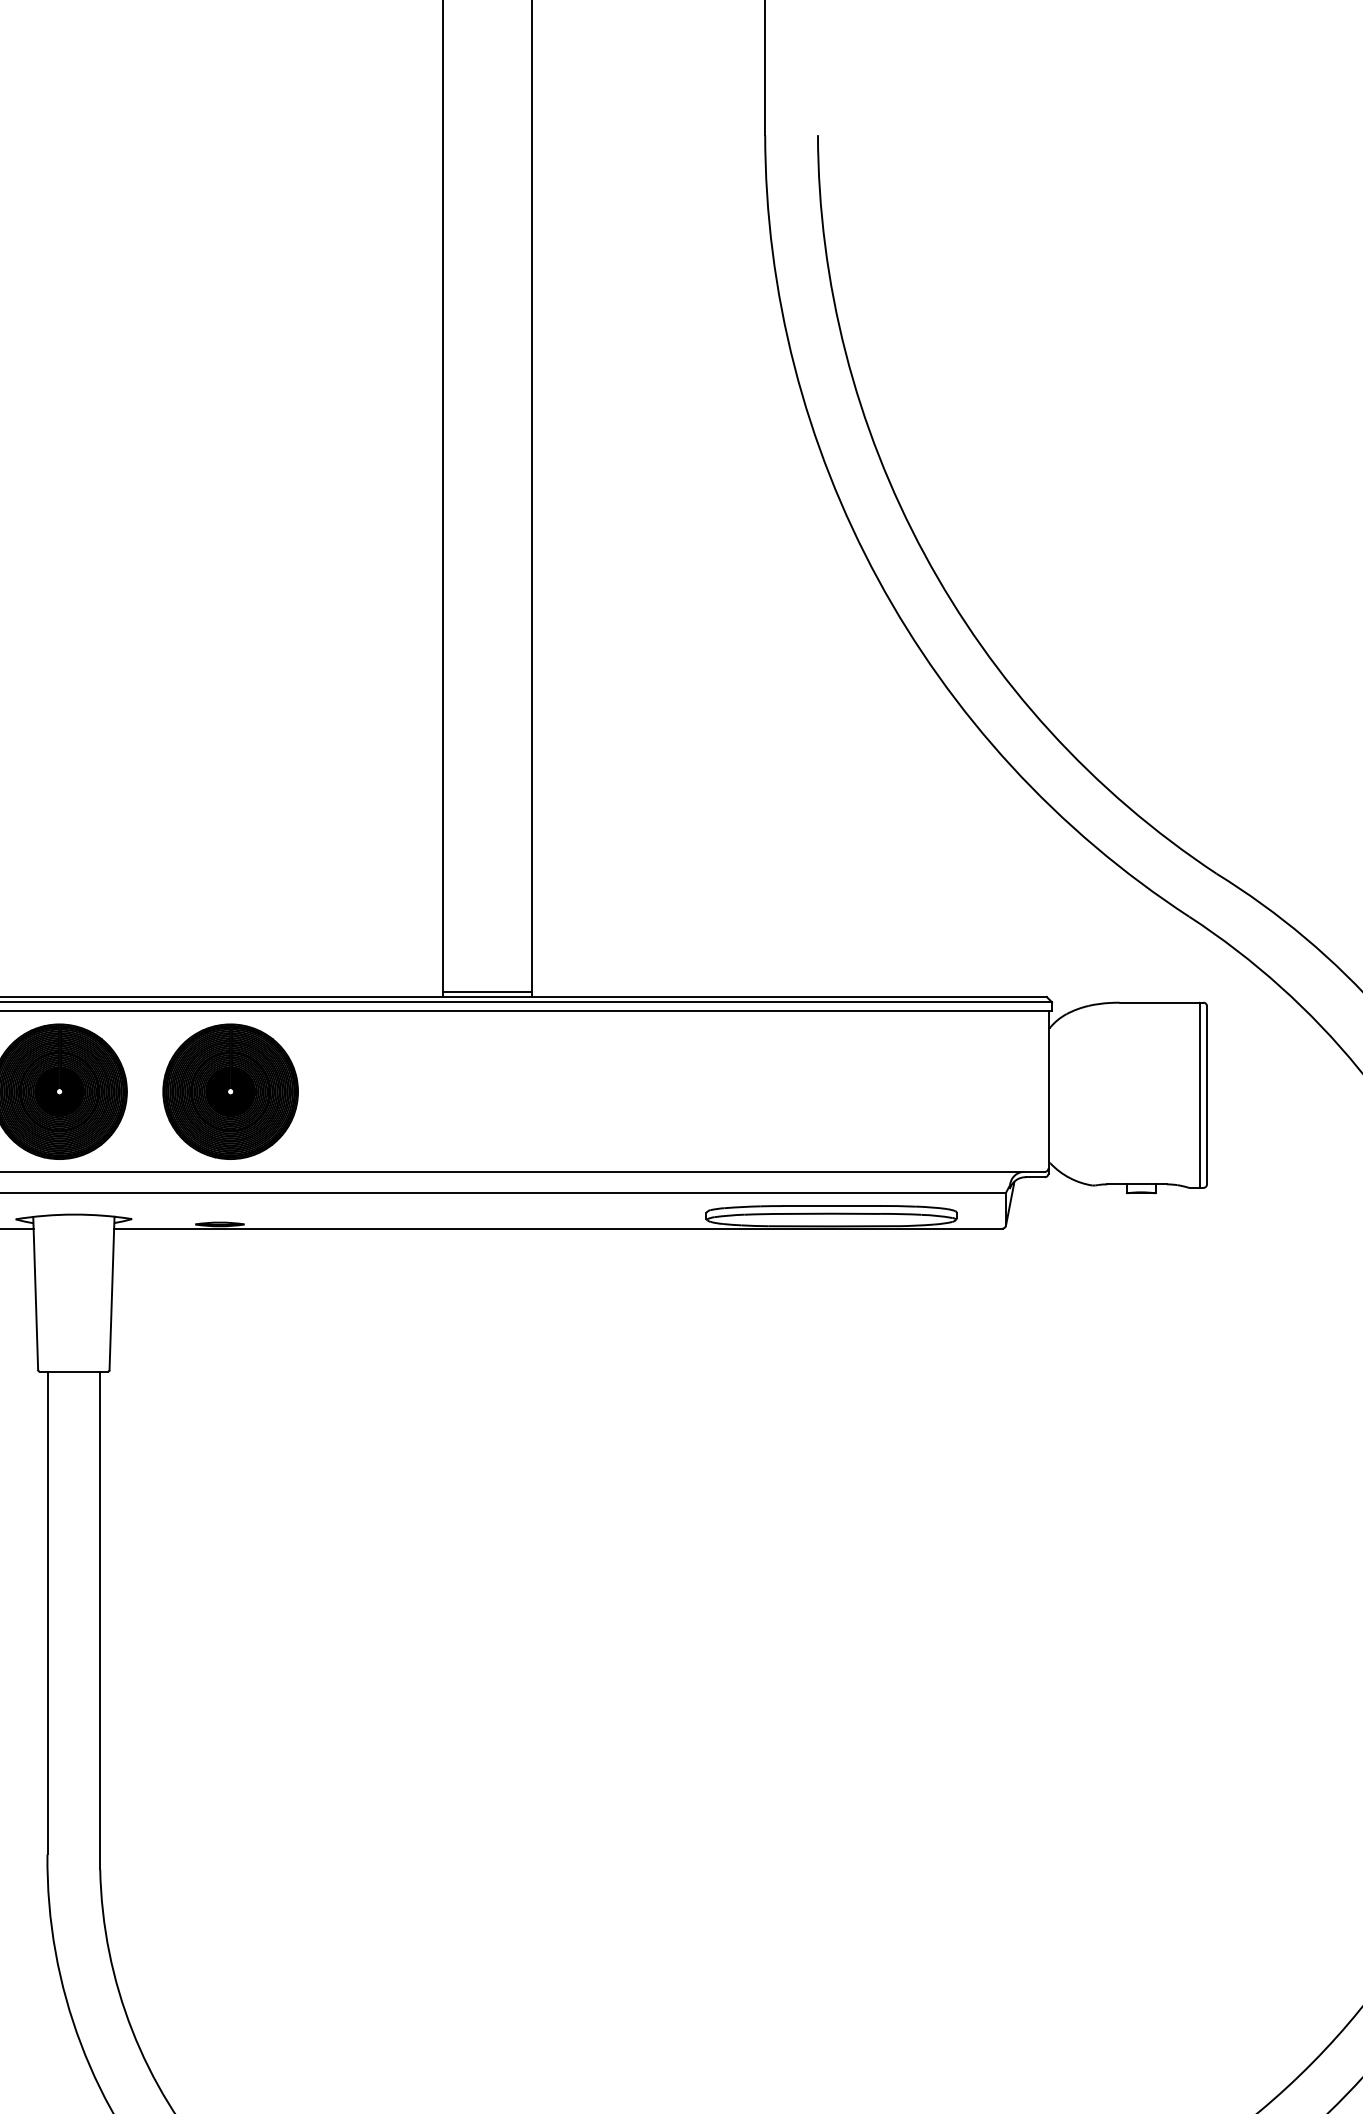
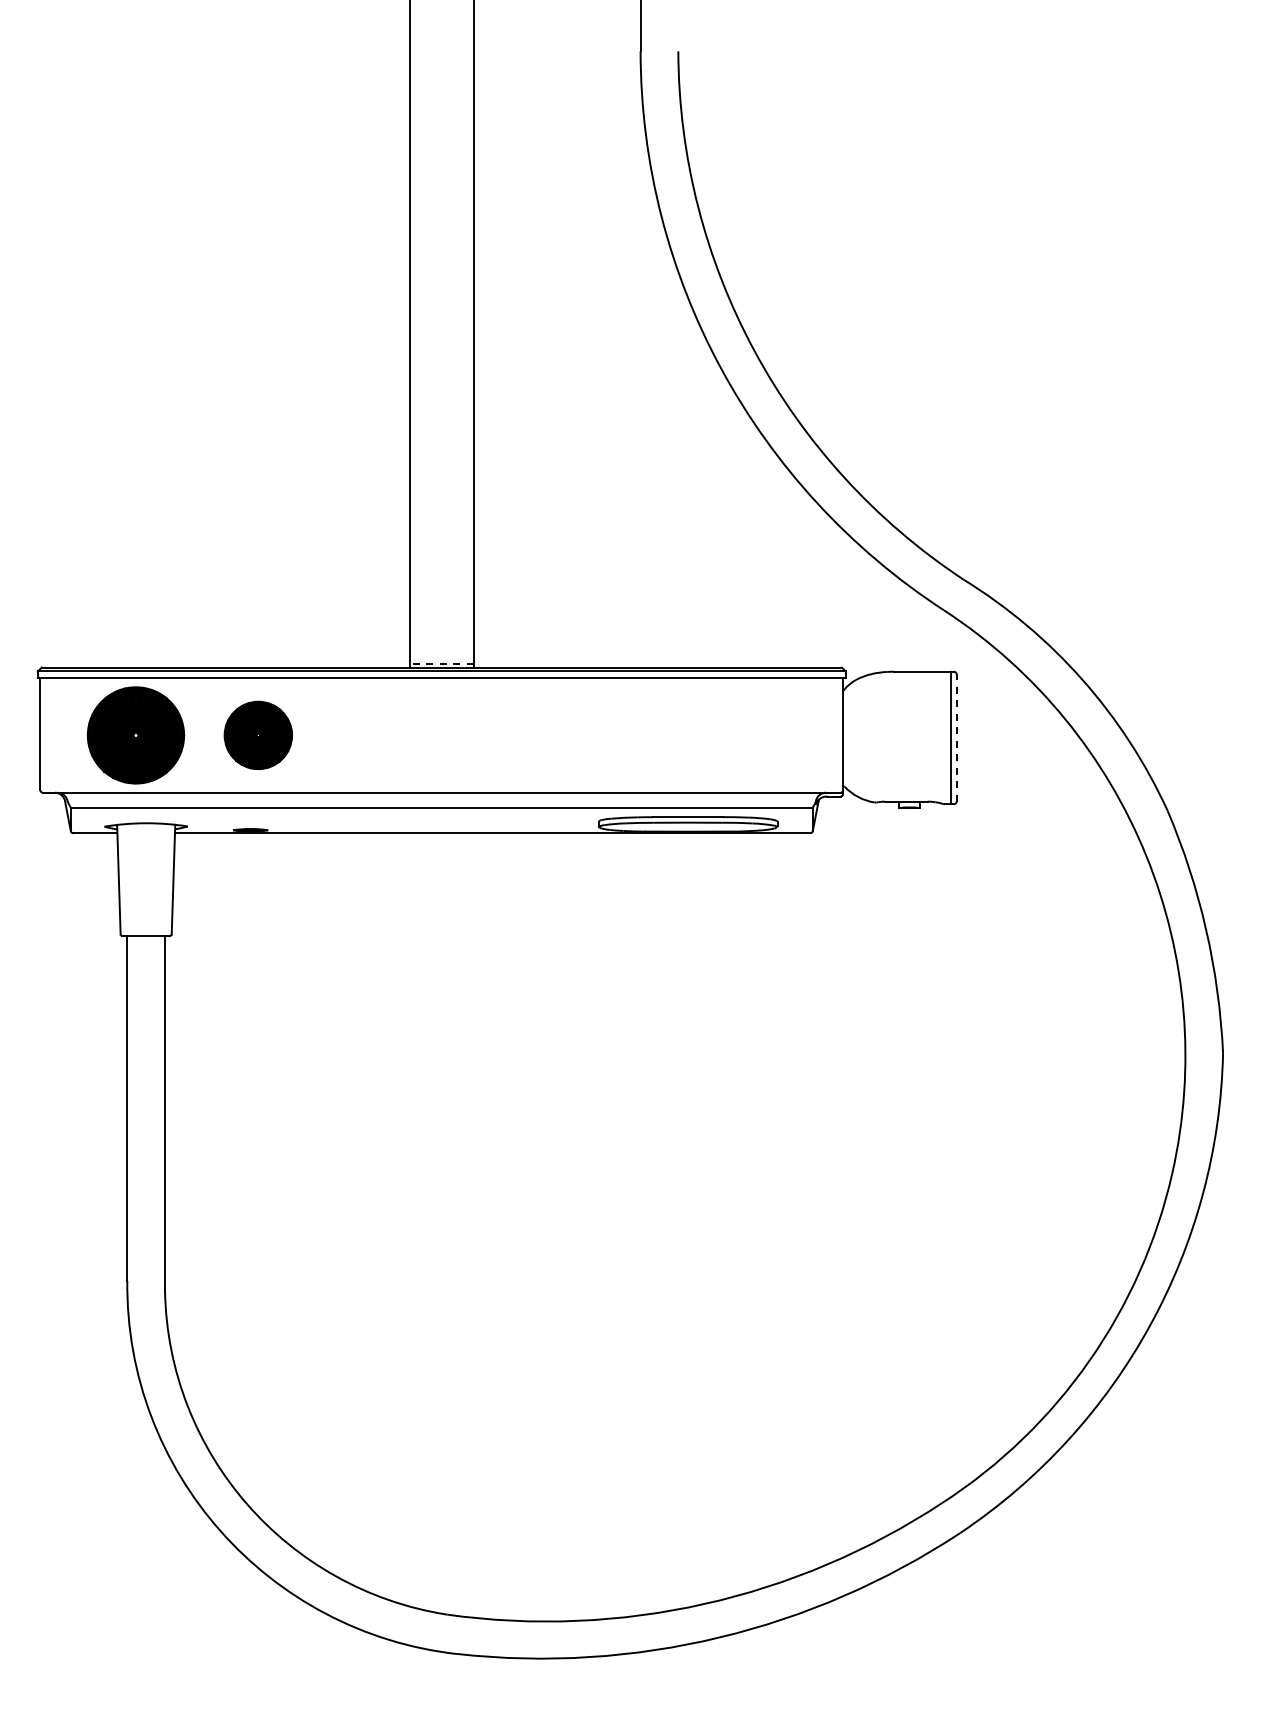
line: (486, 991) -> (441, 663), solid -> dashed
part: (230, 1091) -> (258, 735), size x0.7
line: (1206, 1094) -> (956, 737), solid -> dashed

